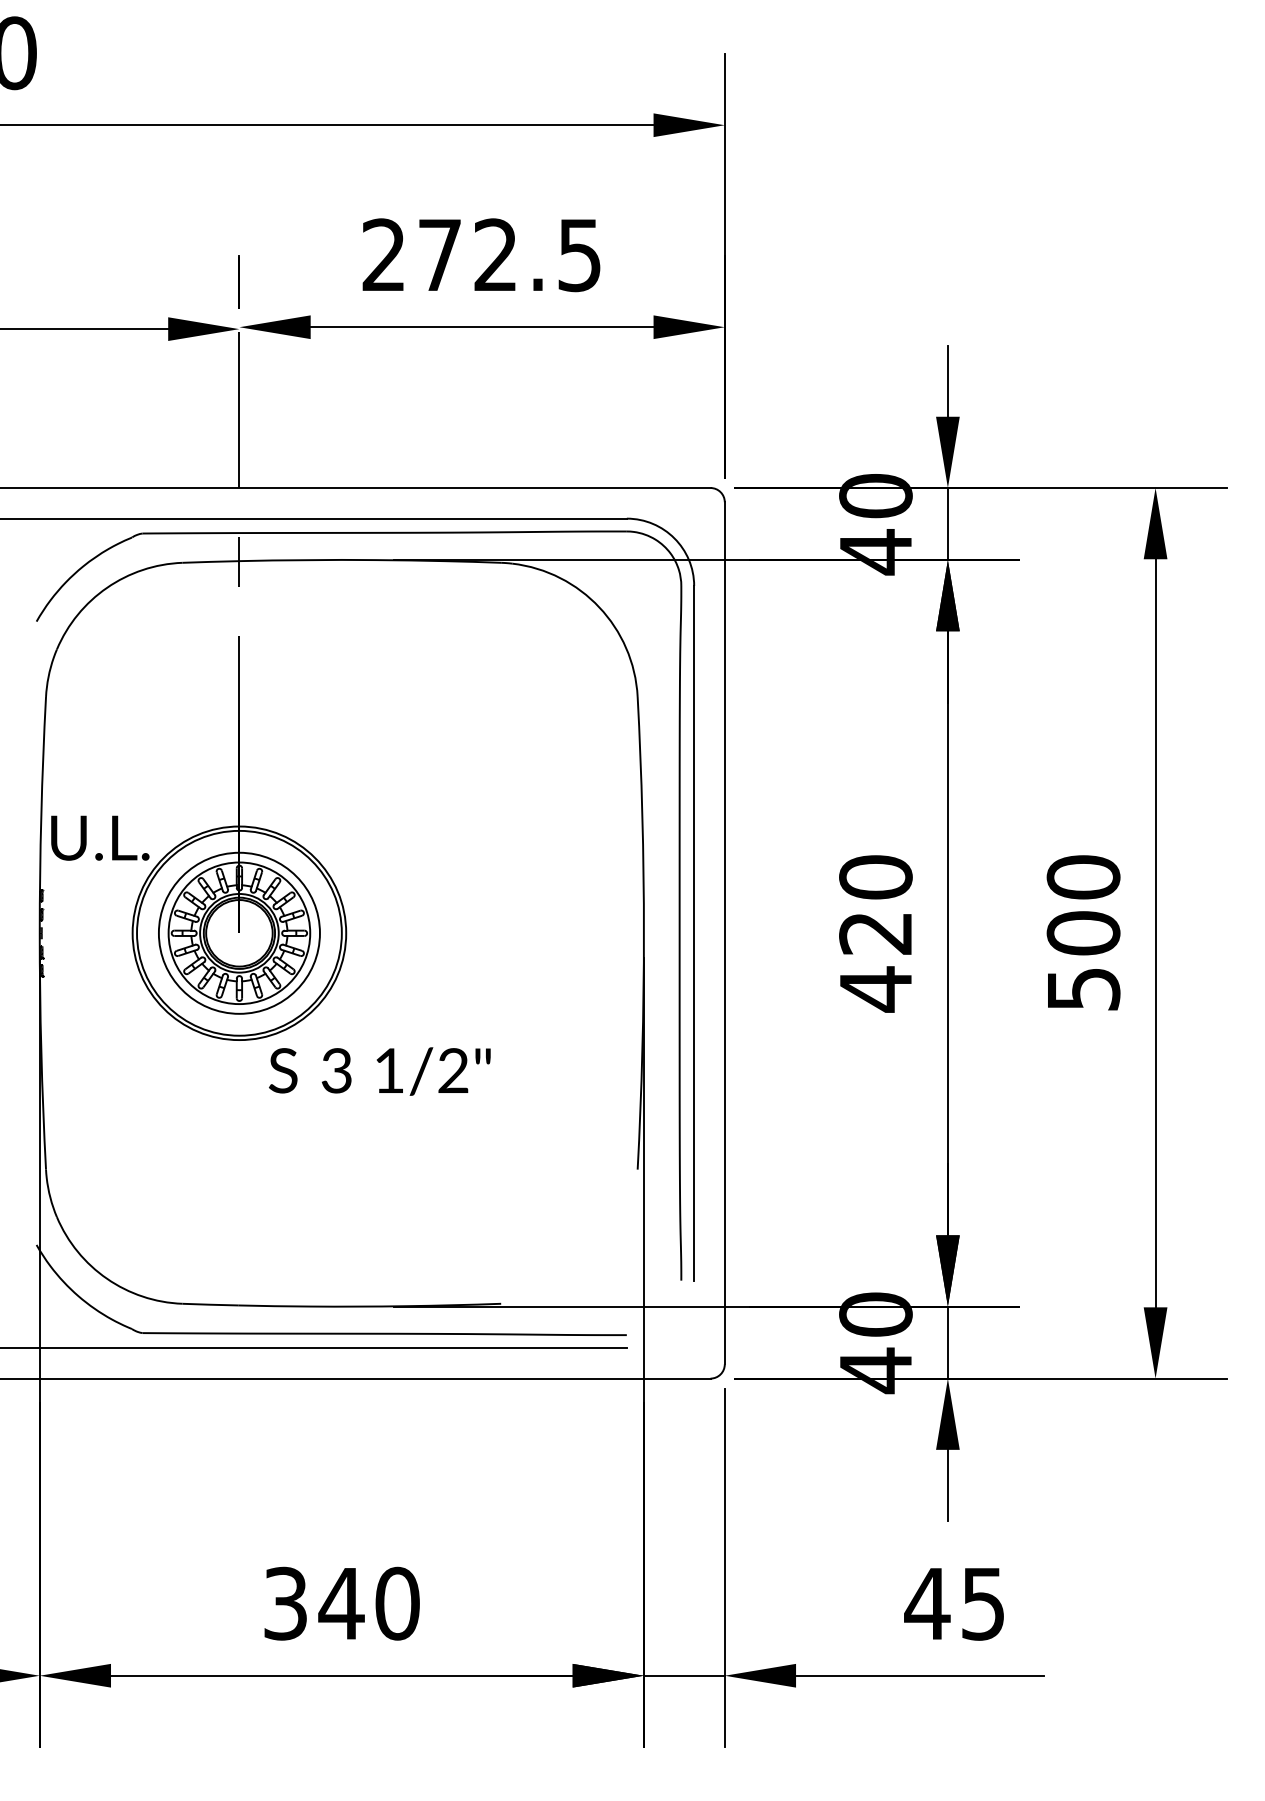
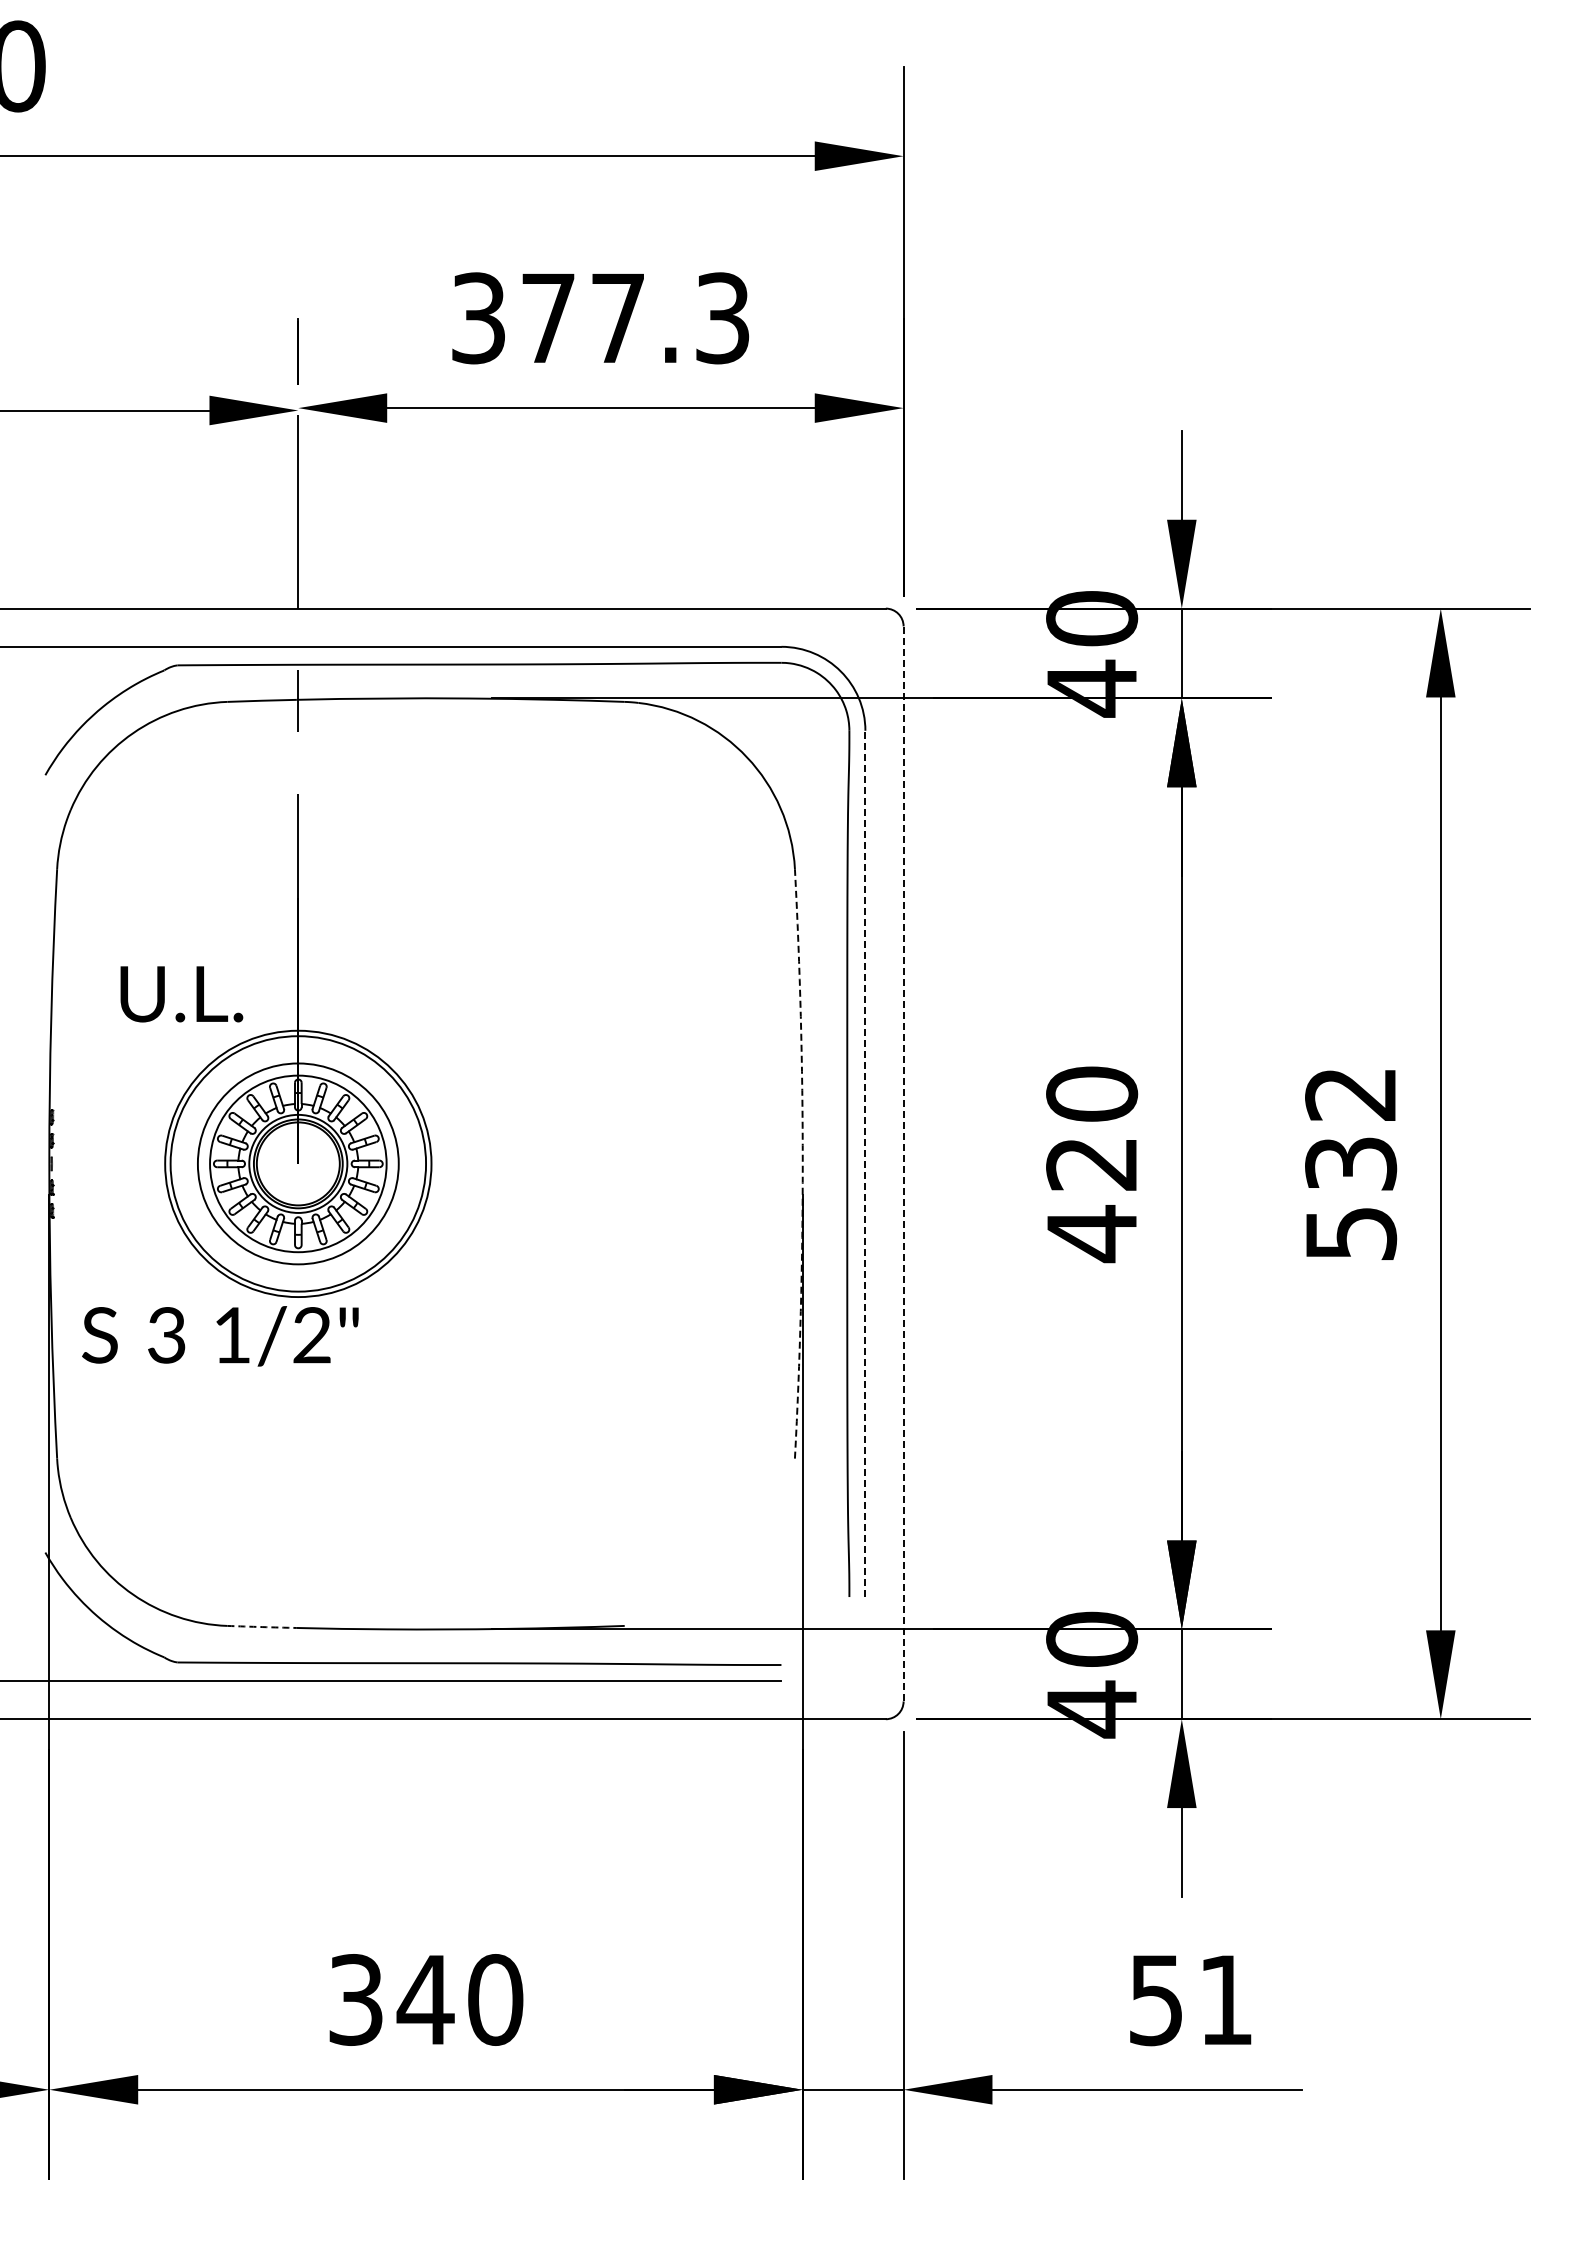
text: (481, 255) -> (600, 318), 272.5 -> 377.3
text: (100, 838) -> (181, 994), moved
text: (1083, 904) -> (1351, 1128), 500 -> 532
arc: (643, 932) -> (802, 1163), solid -> dashed
line: (694, 932) -> (865, 1163), solid -> dashed
line: (724, 932) -> (903, 1163), solid -> dashed
text: (379, 1071) -> (220, 1336), moved
arc: (210, 1305) -> (262, 1627), solid -> dashed
text: (954, 1604) -> (1189, 2000), 45 -> 51

